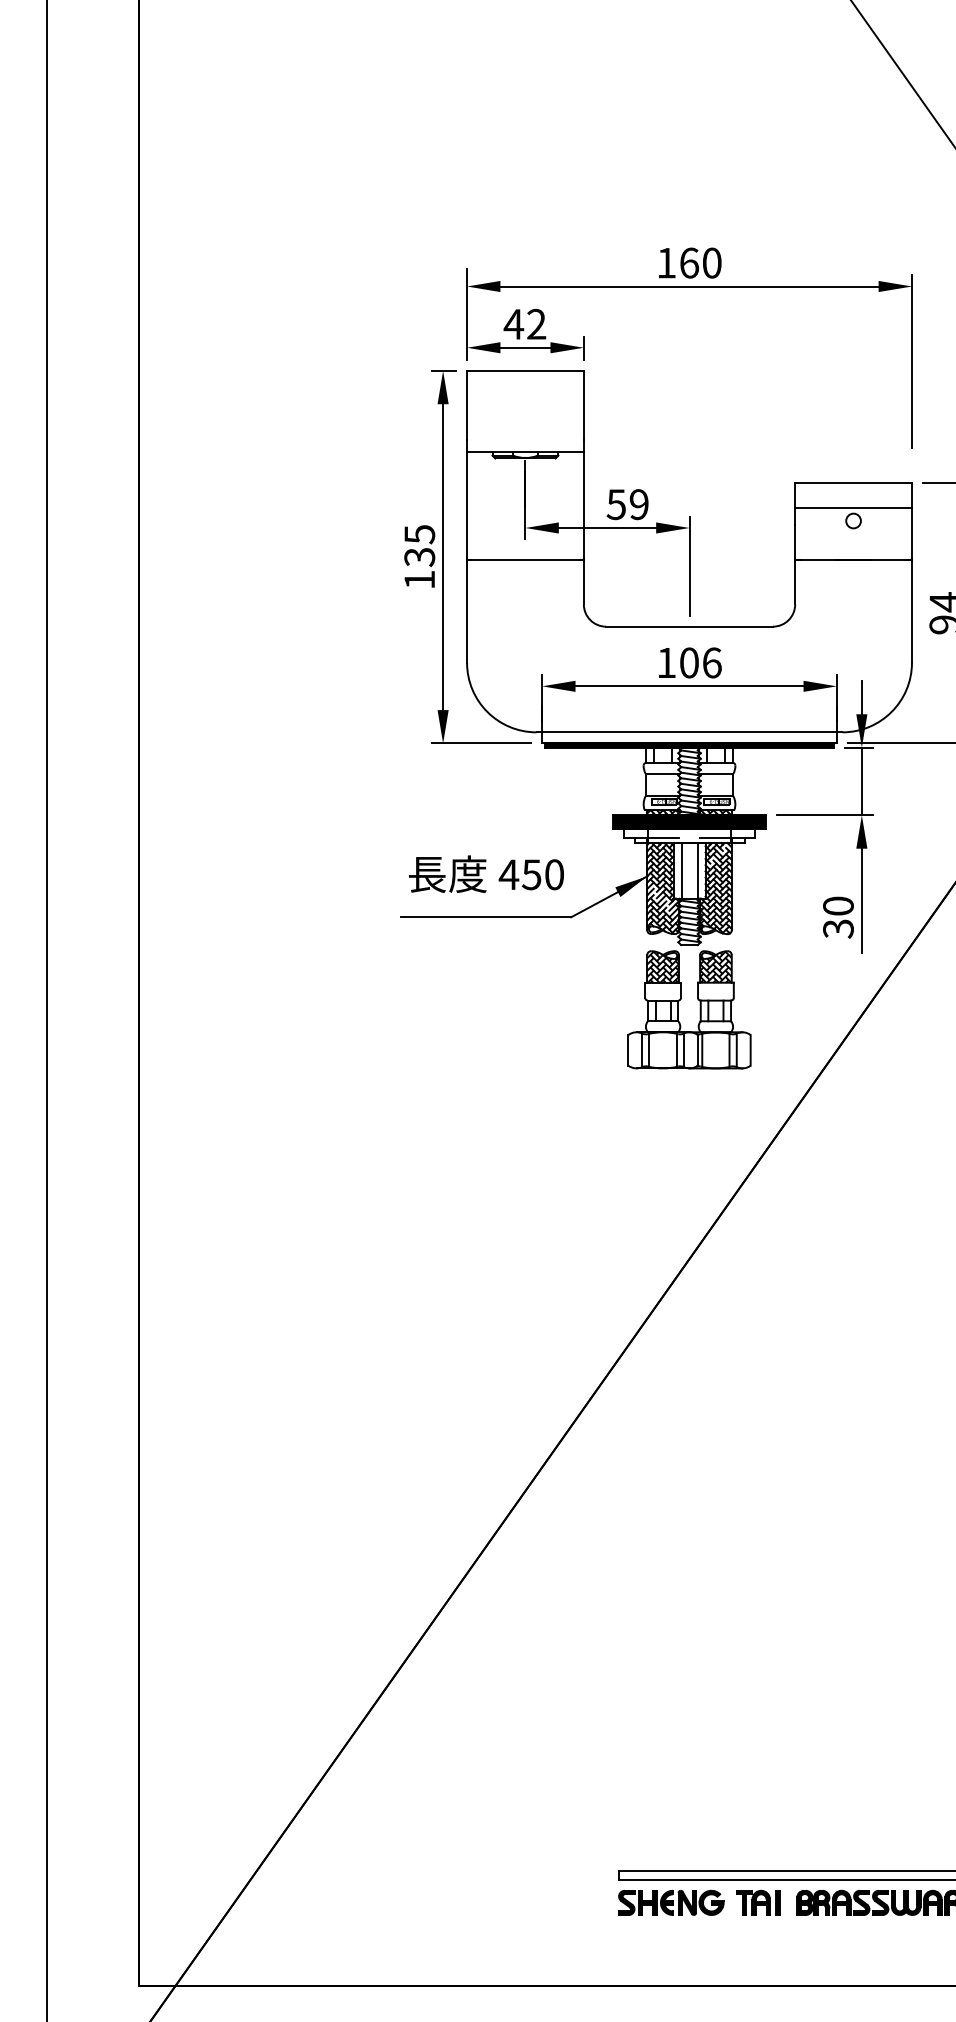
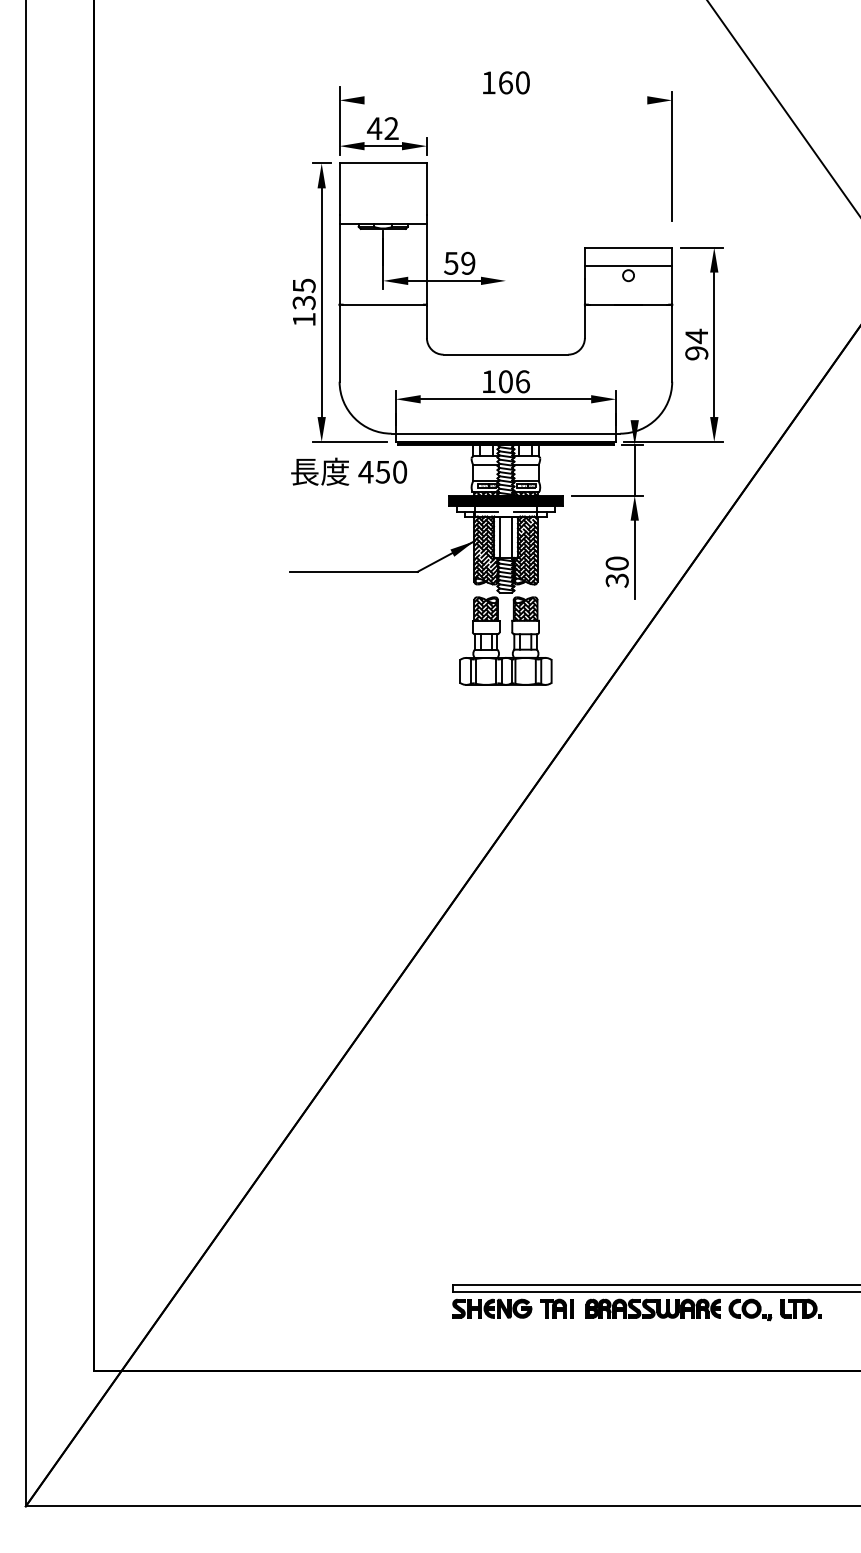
line: (688, 286) -> (505, 100), removed
line: (688, 566) -> (505, 309), removed
line: (861, 697) -> (634, 407), removed
text: (486, 873) -> (349, 471), moved

